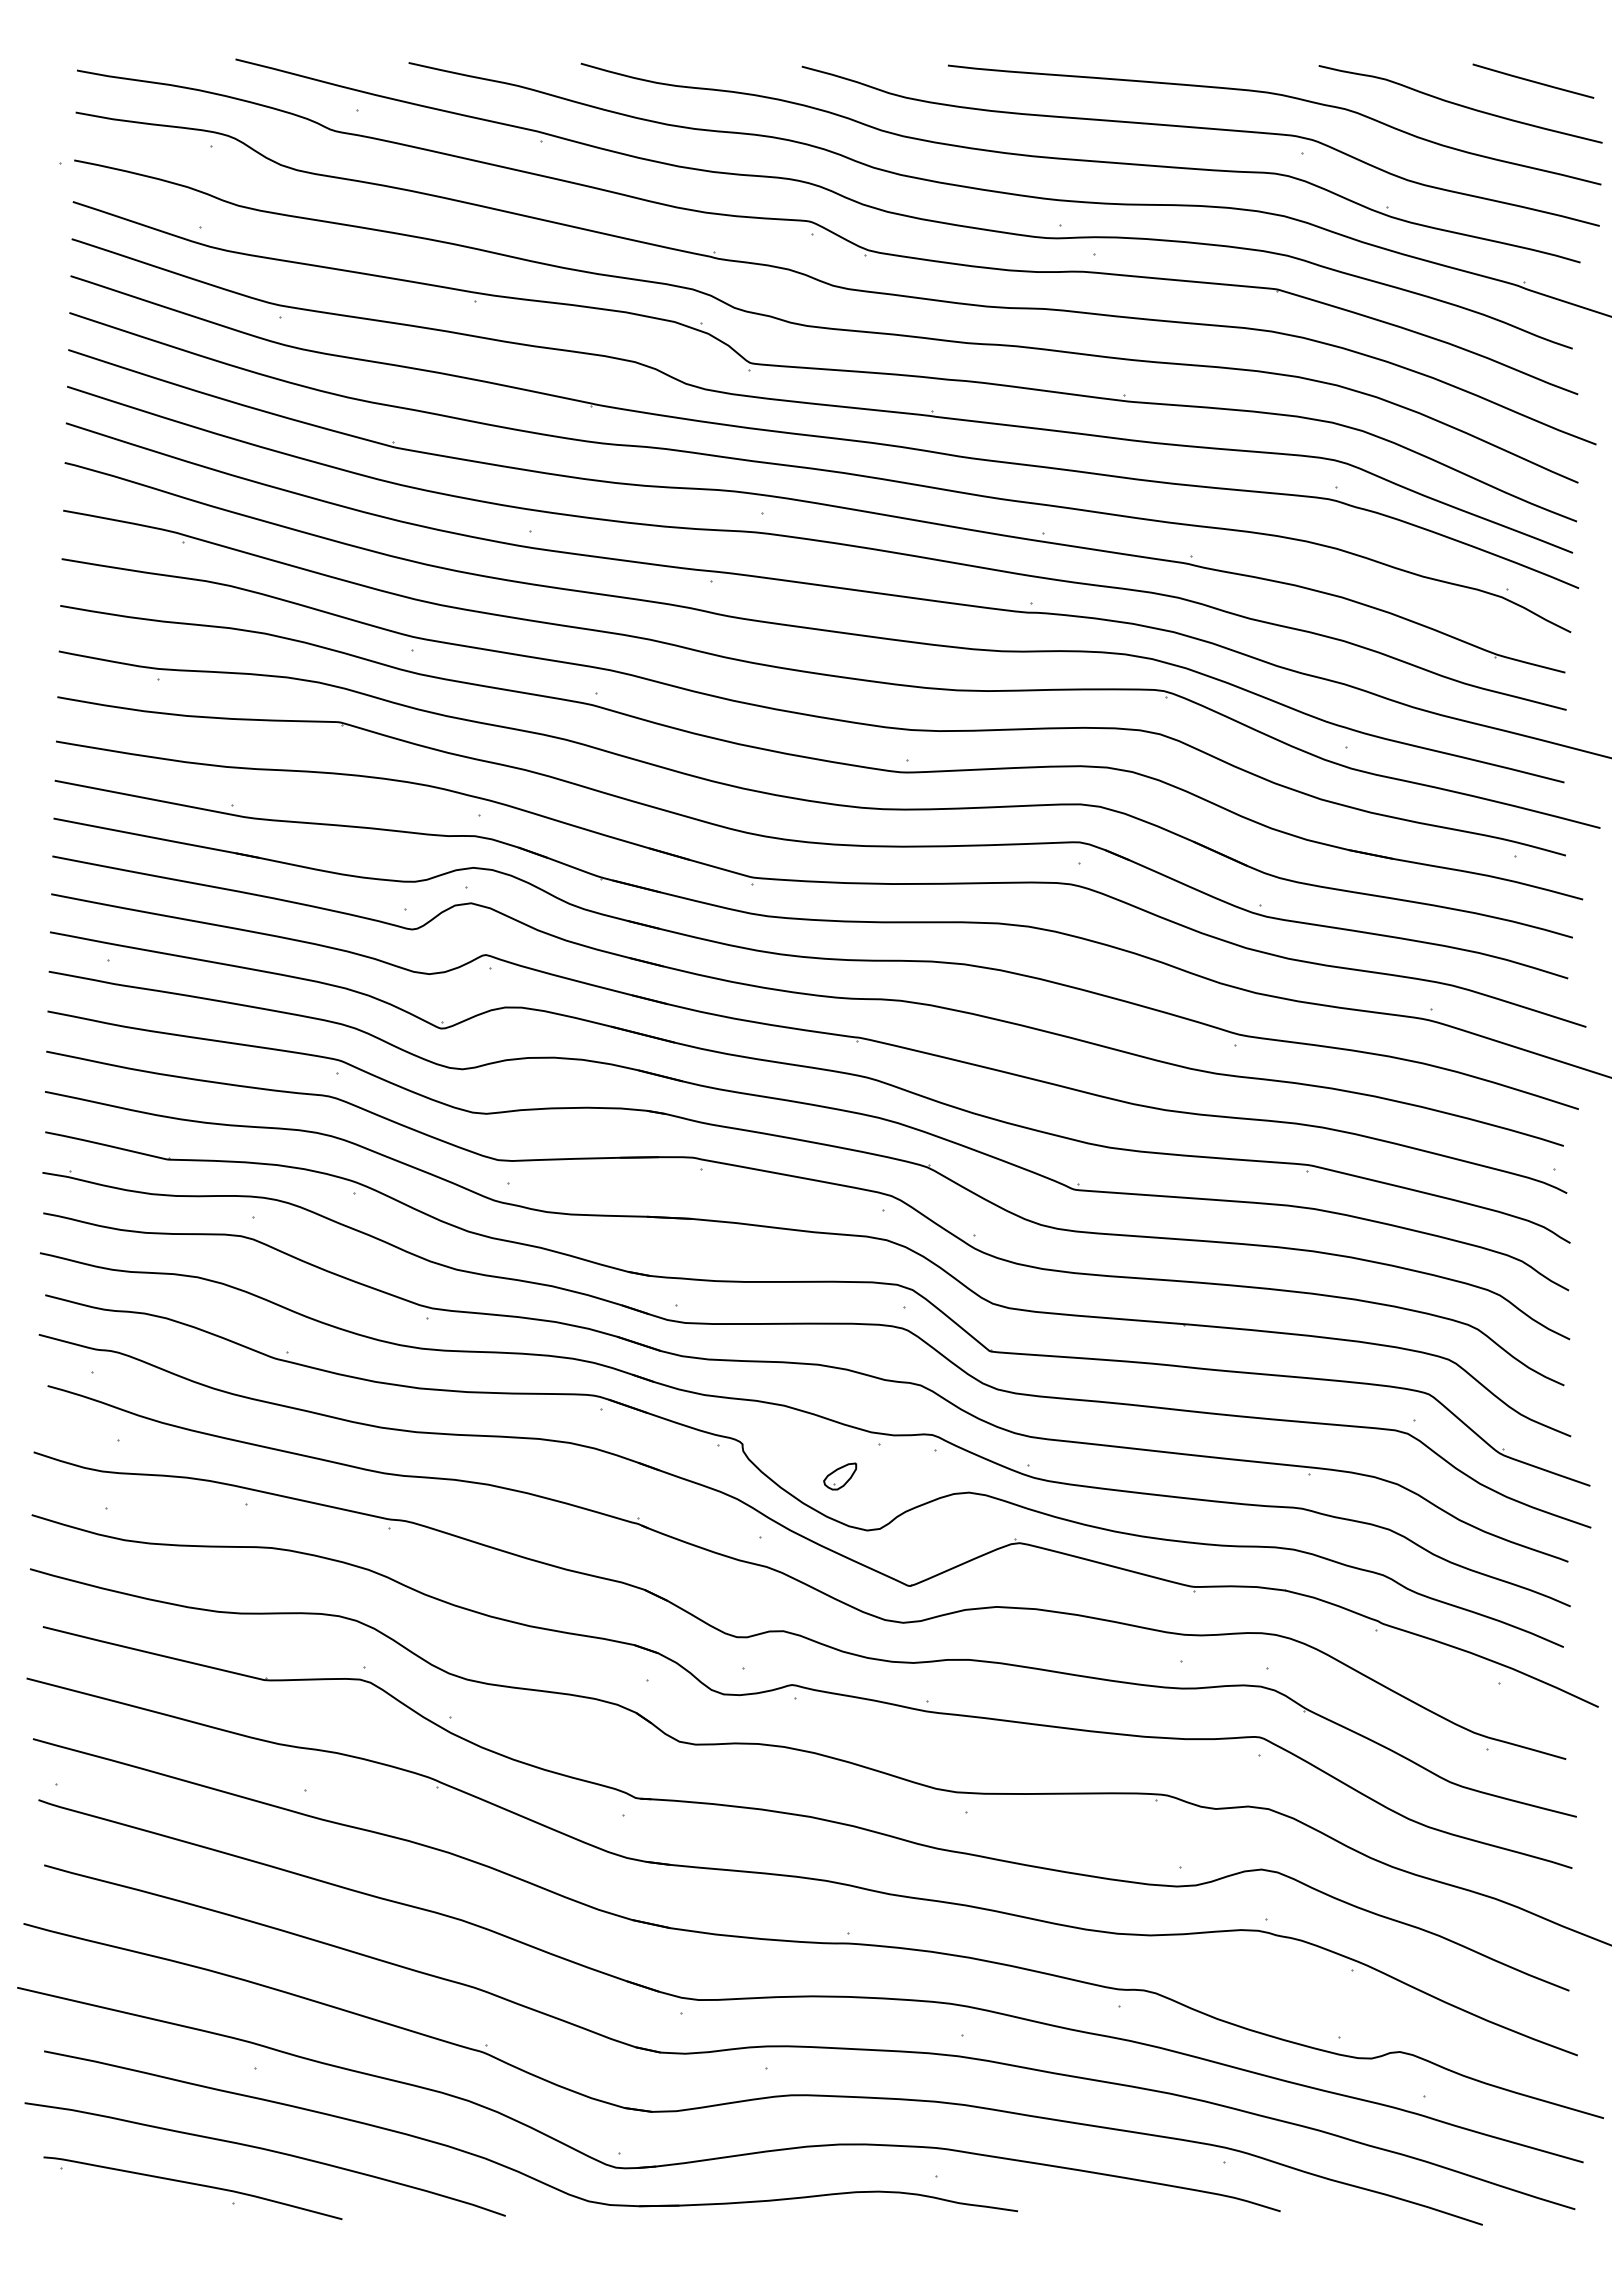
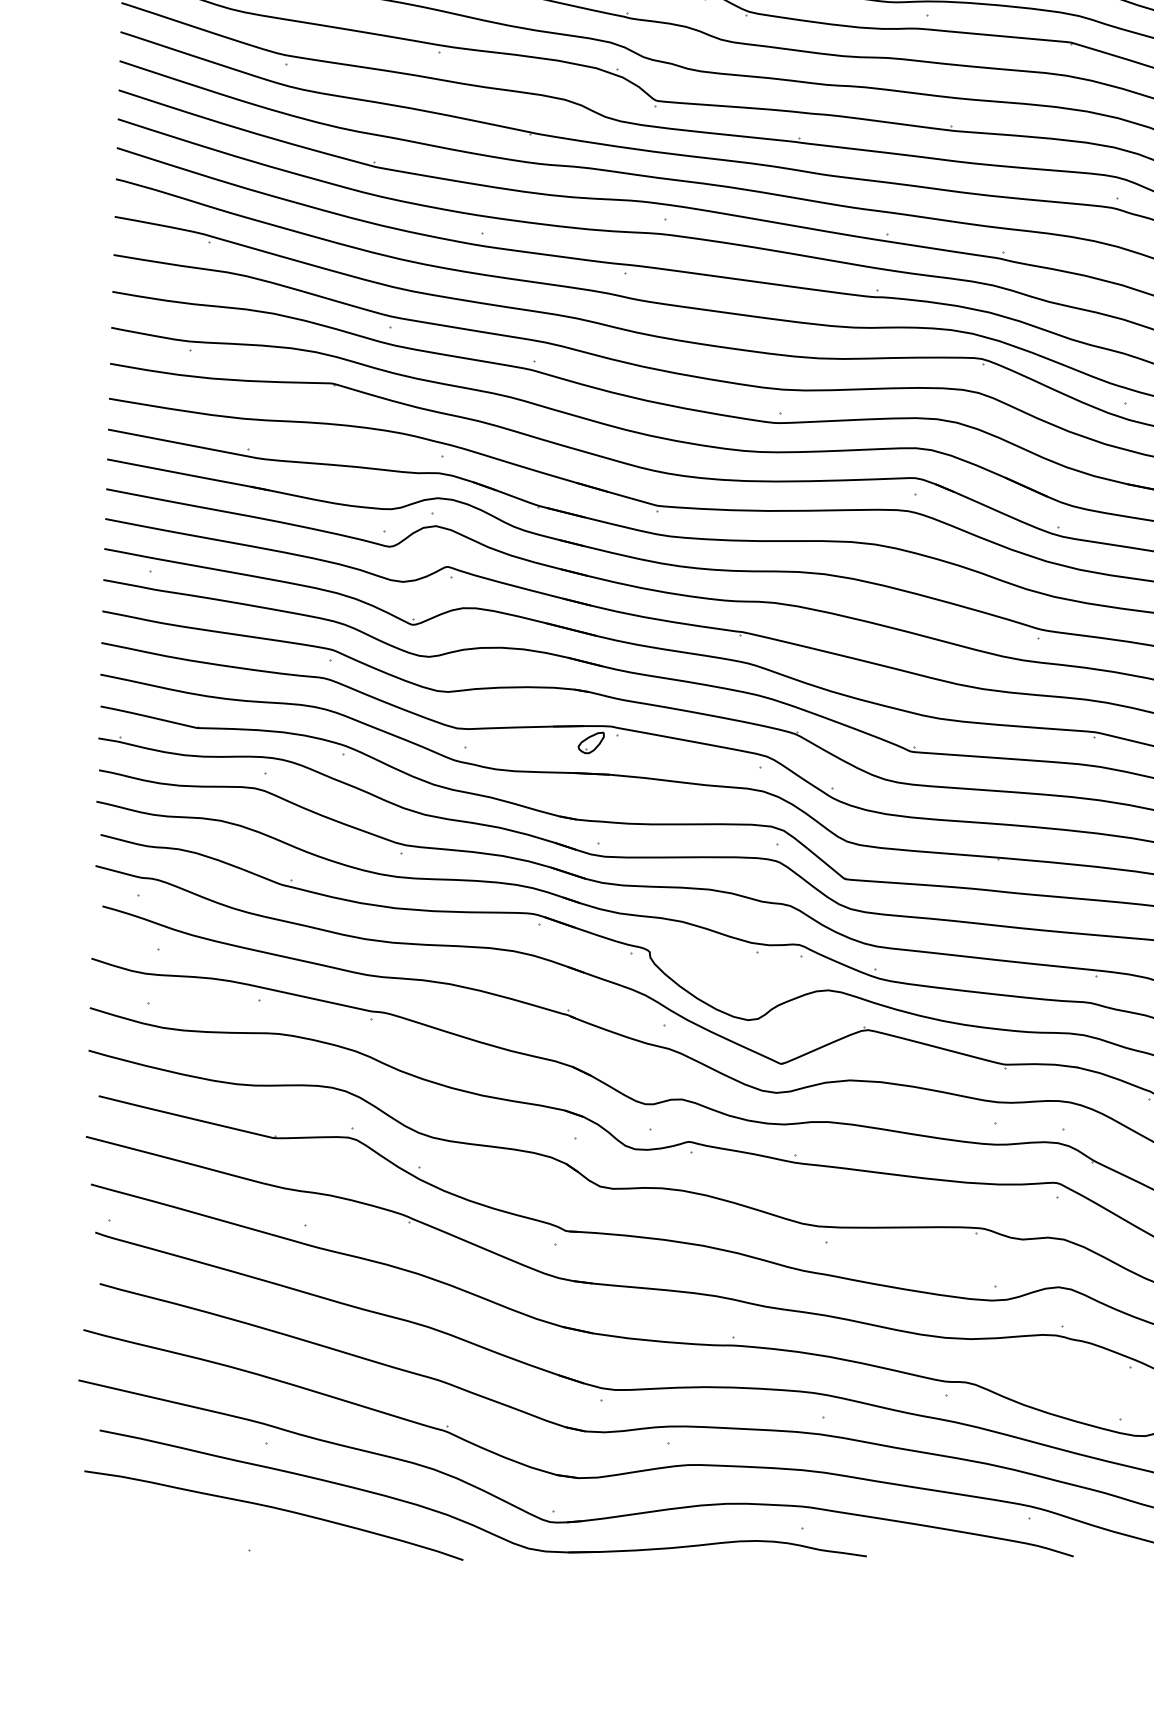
part: (840, 1476) -> (591, 742), moved
part: (192, 2187) -> (216, 1537), removed

